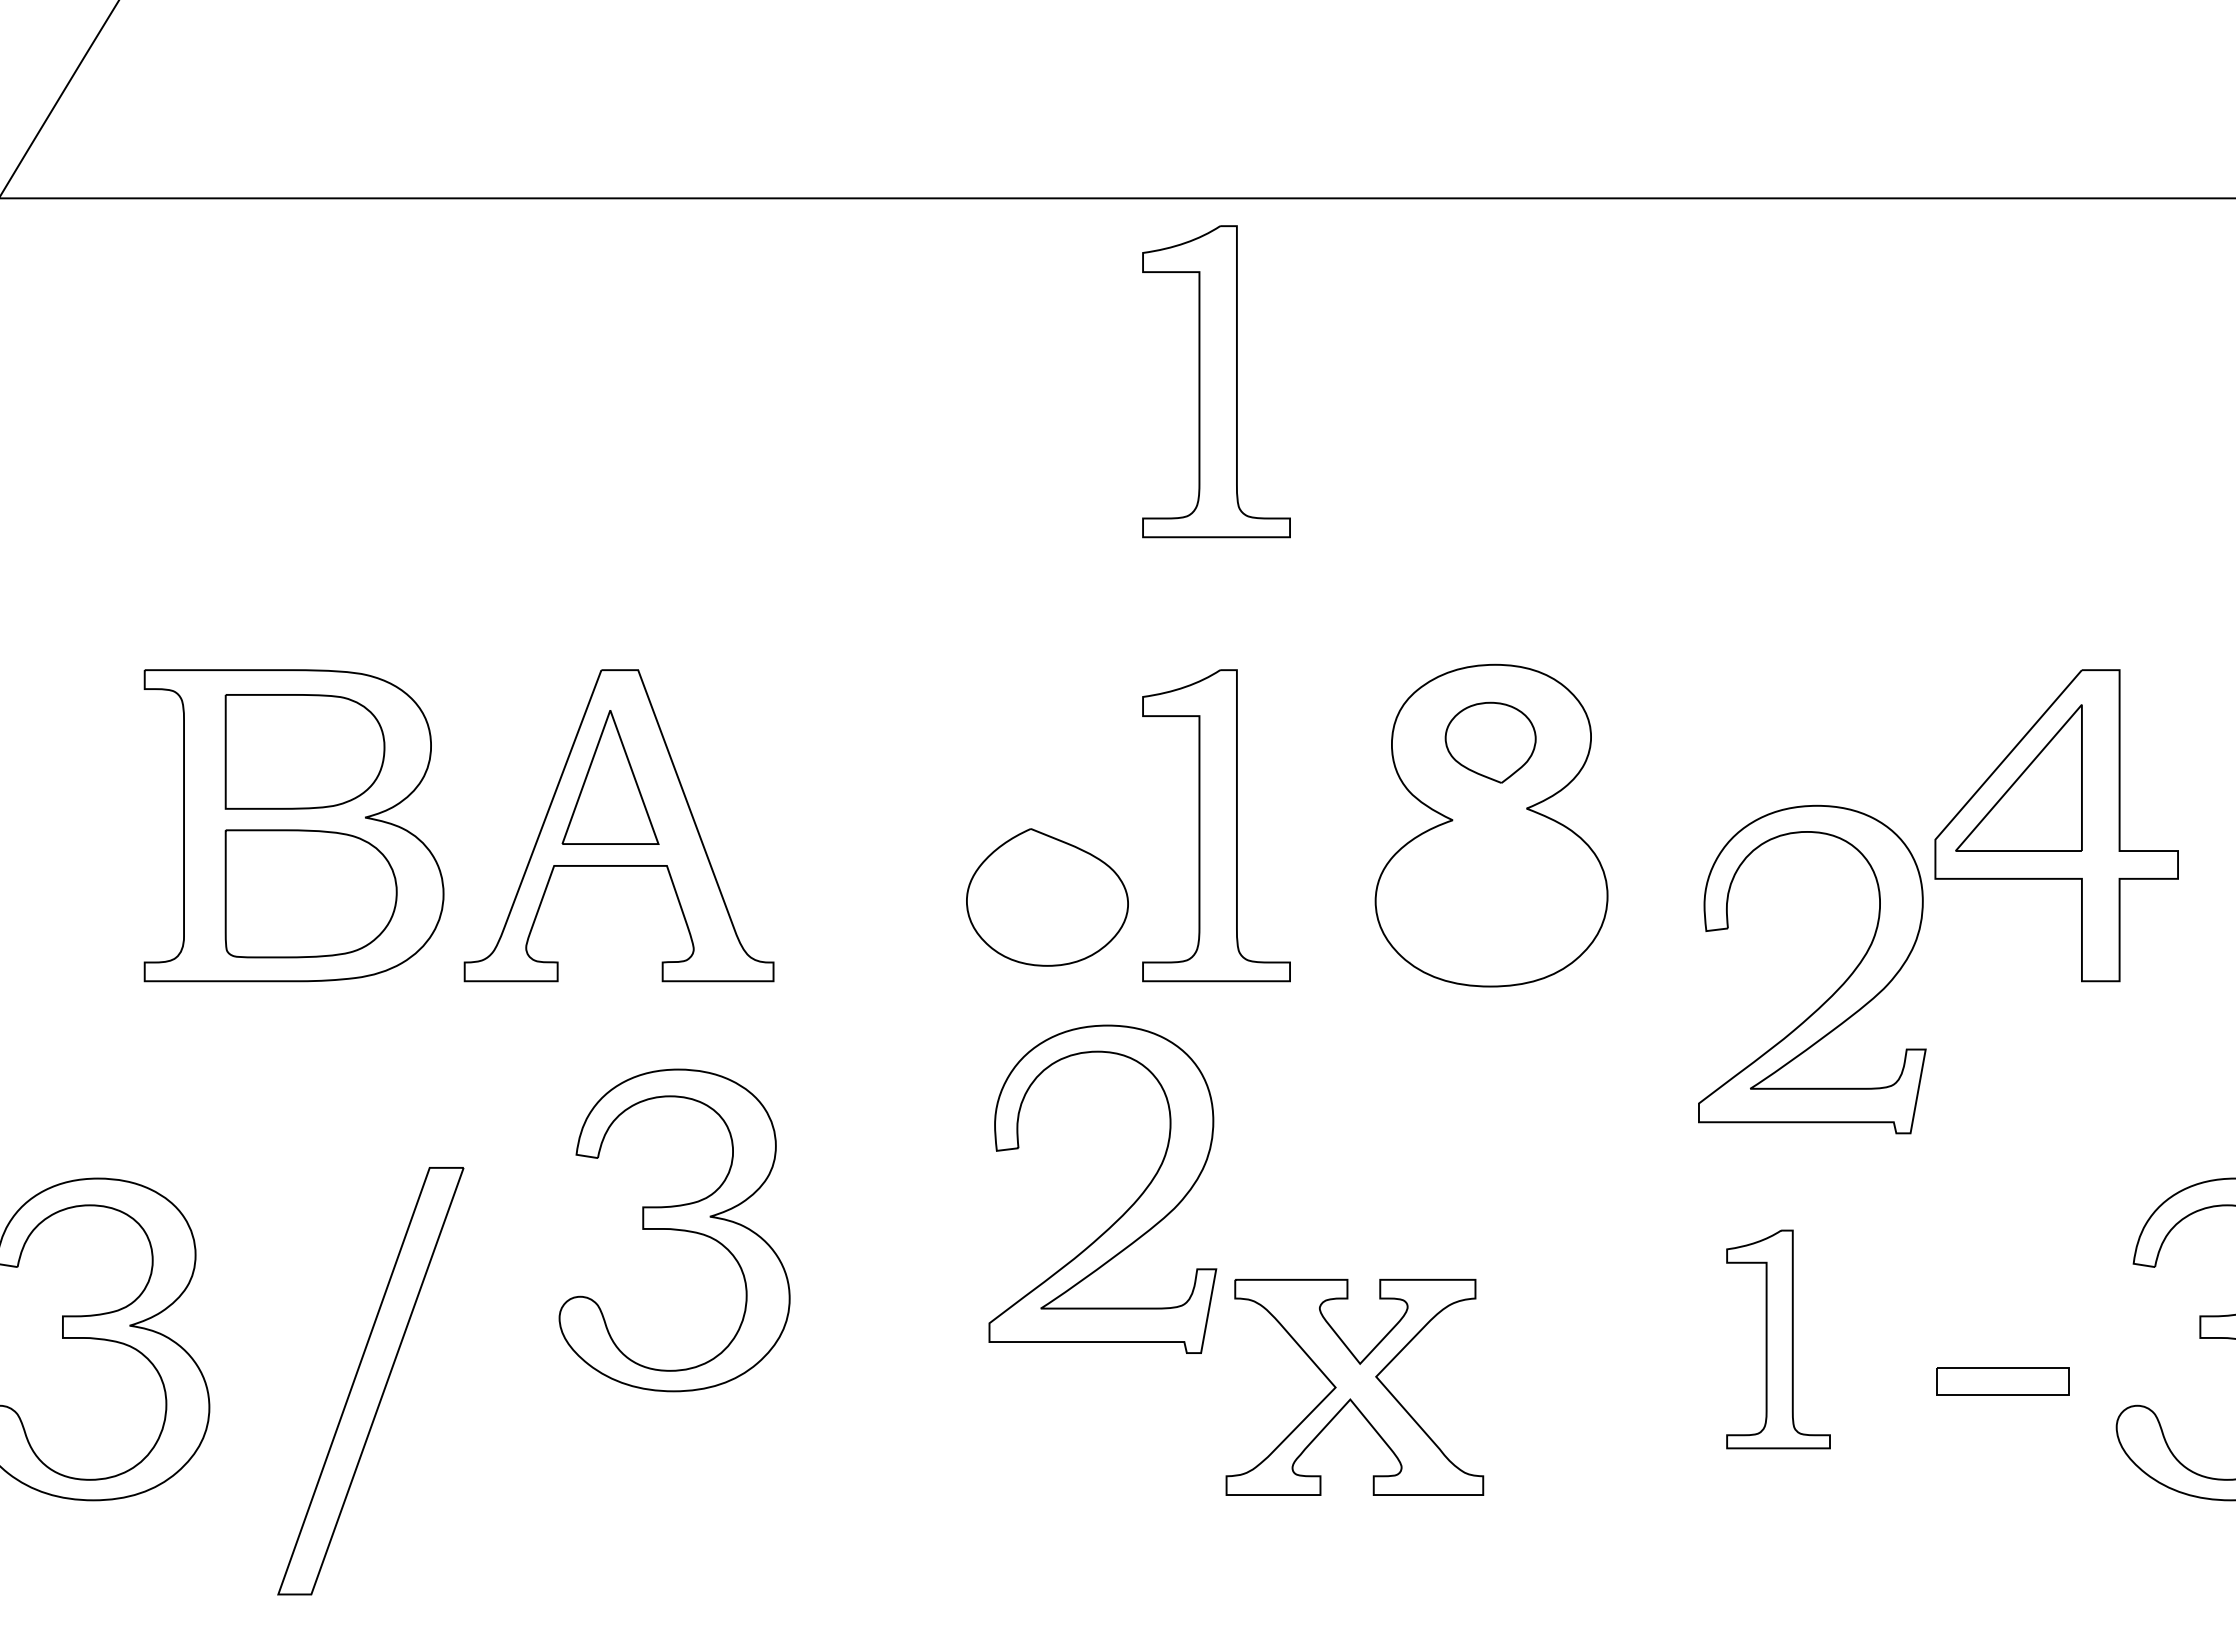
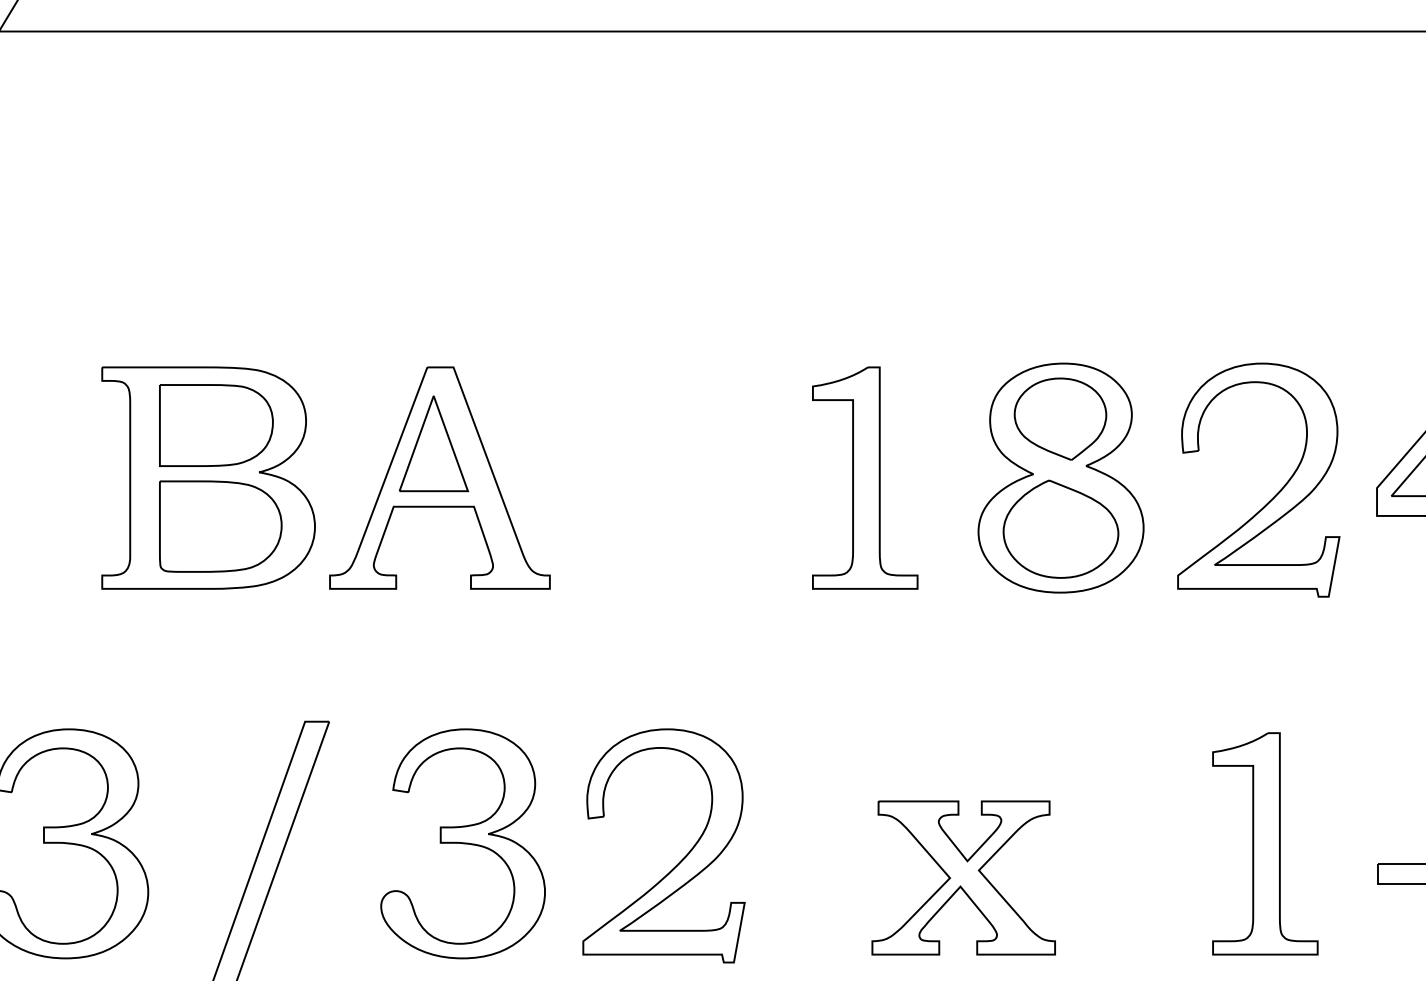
part: (1216, 381) -> (865, 161), removed
part: (1490, 742) -> (1060, 418), size x1.43
part: (1047, 897) -> (1061, 529), moved
part: (1835, 990) -> (1275, 495), moved
part: (1125, 1211) -> (680, 861), moved
part: (674, 1230) -> (463, 843), moved
part: (1778, 1339) -> (1265, 843), size x1.43

